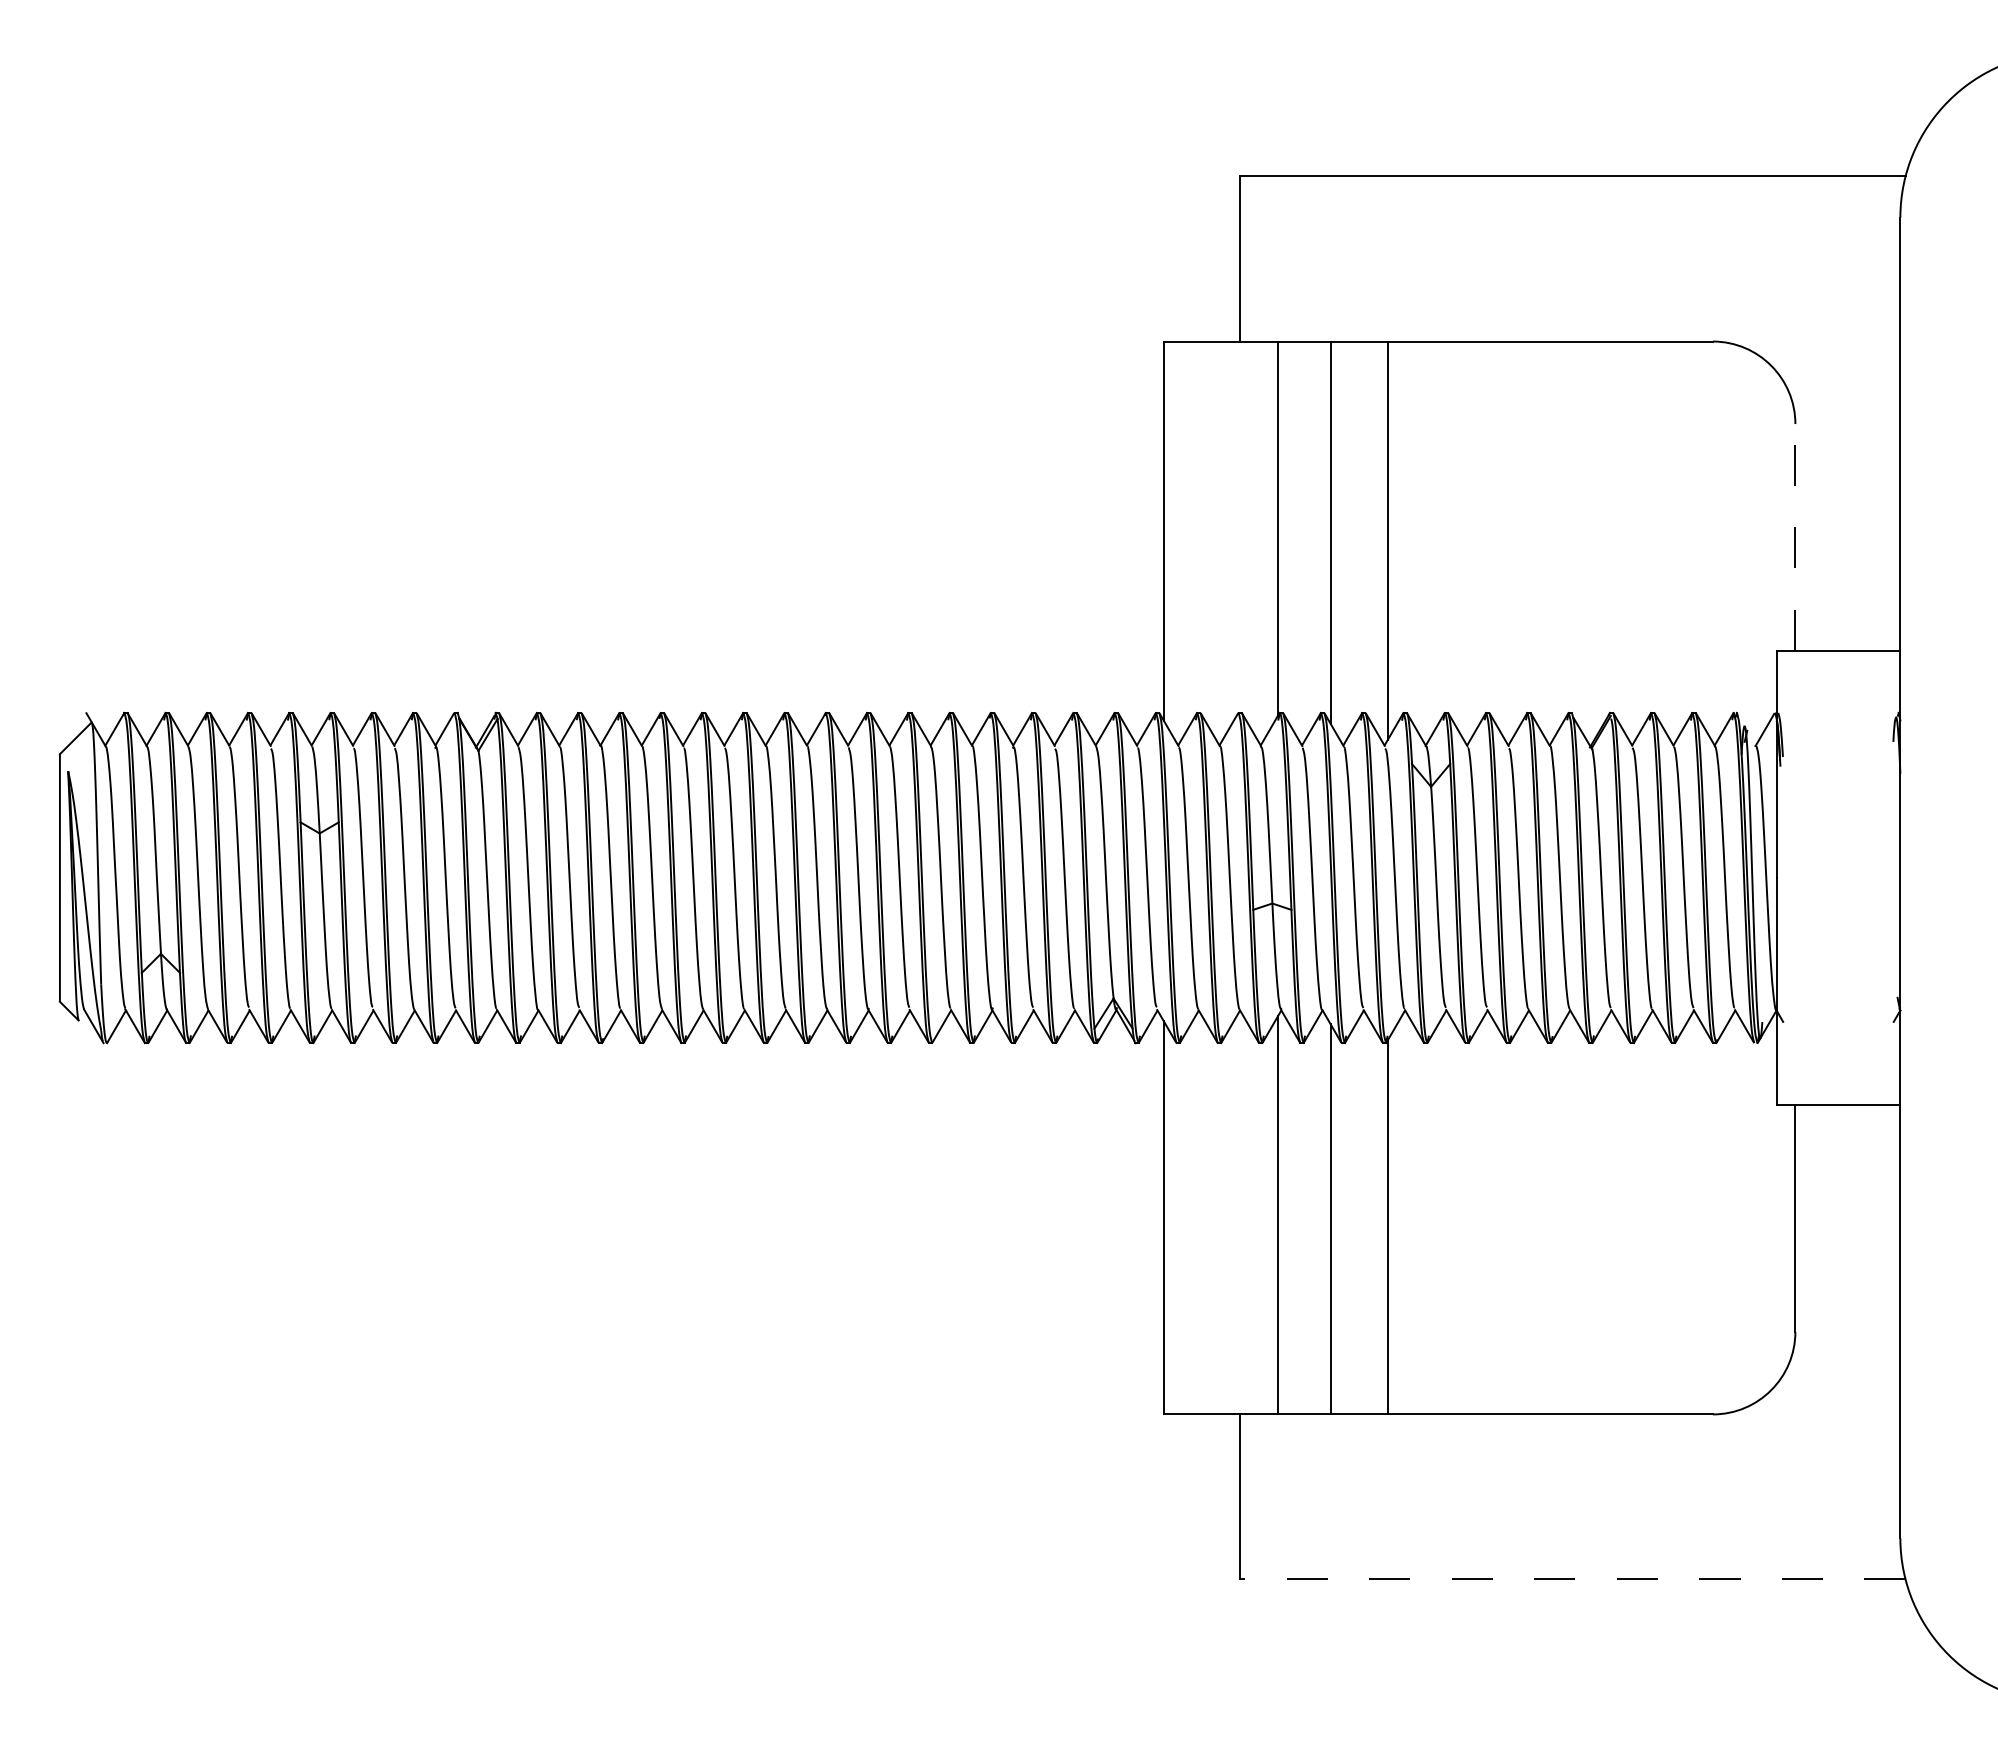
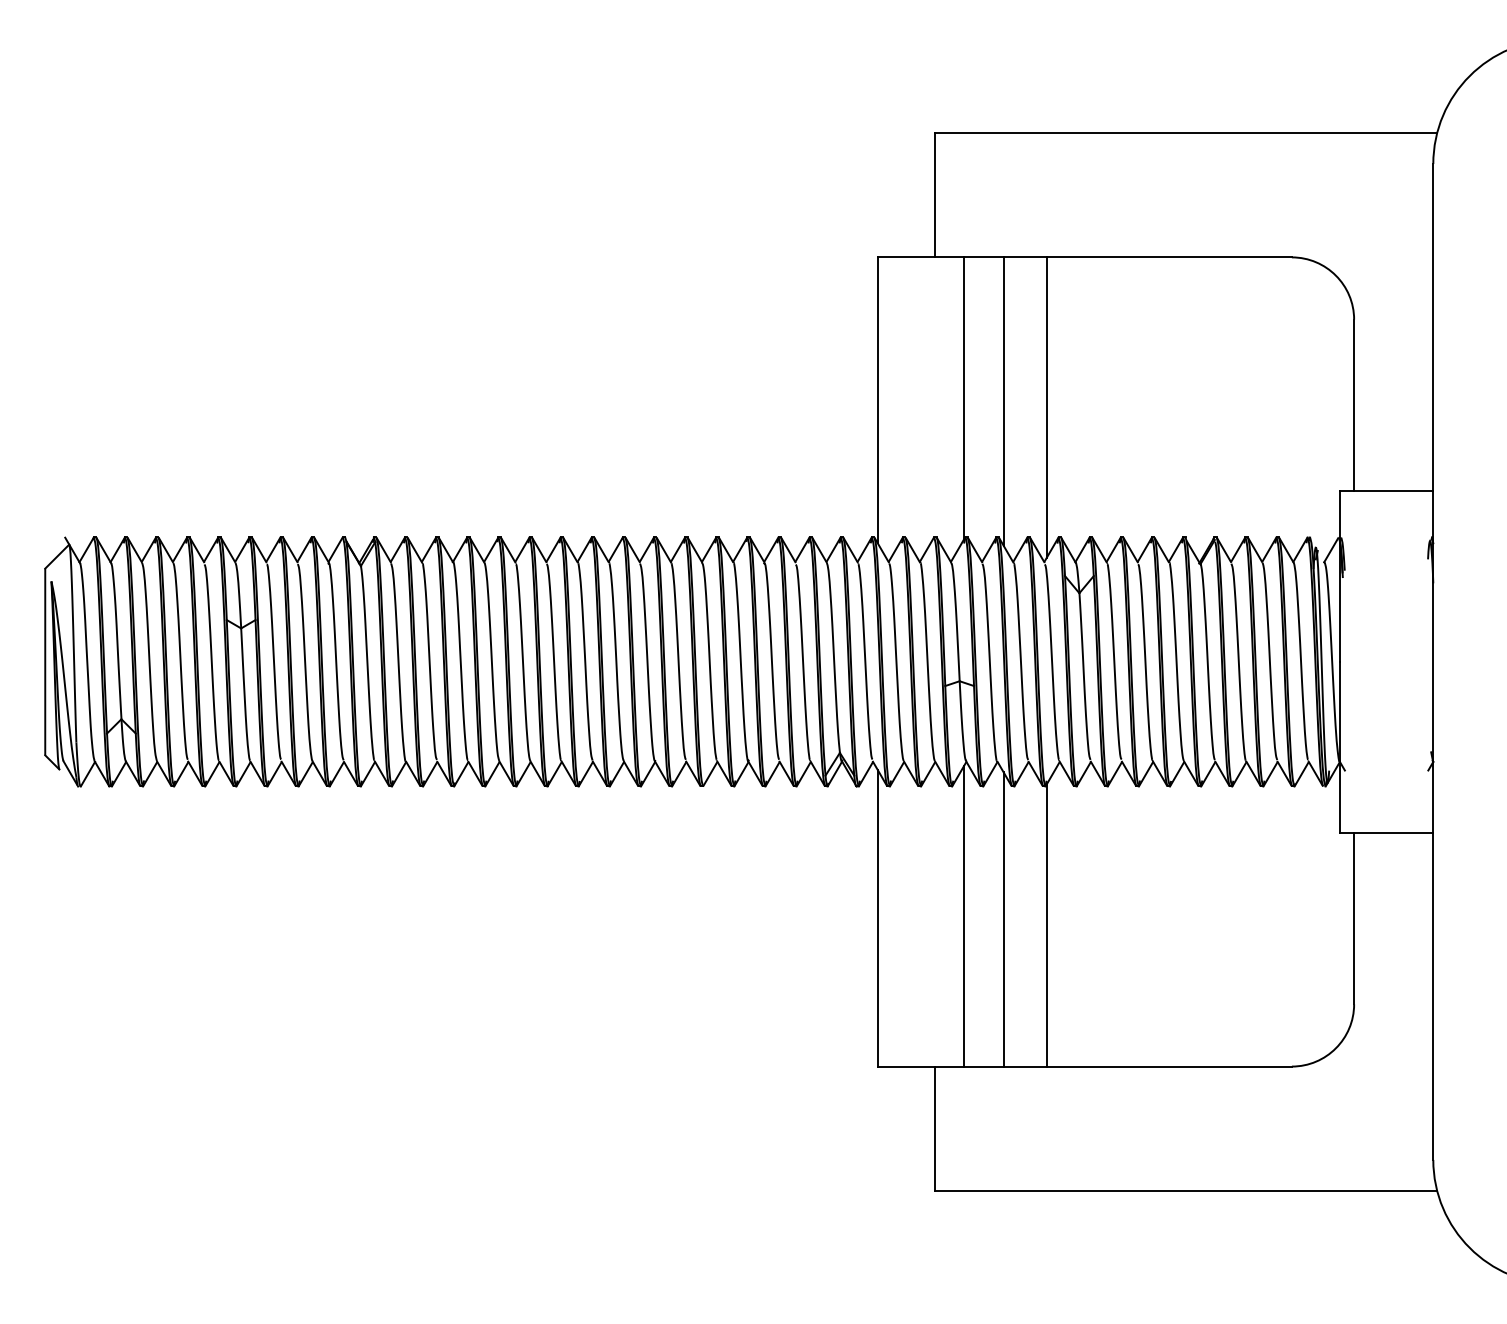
line: (1795, 537) -> (1354, 405), dashed -> solid
line: (1572, 1579) -> (1186, 1191), dashed -> solid

